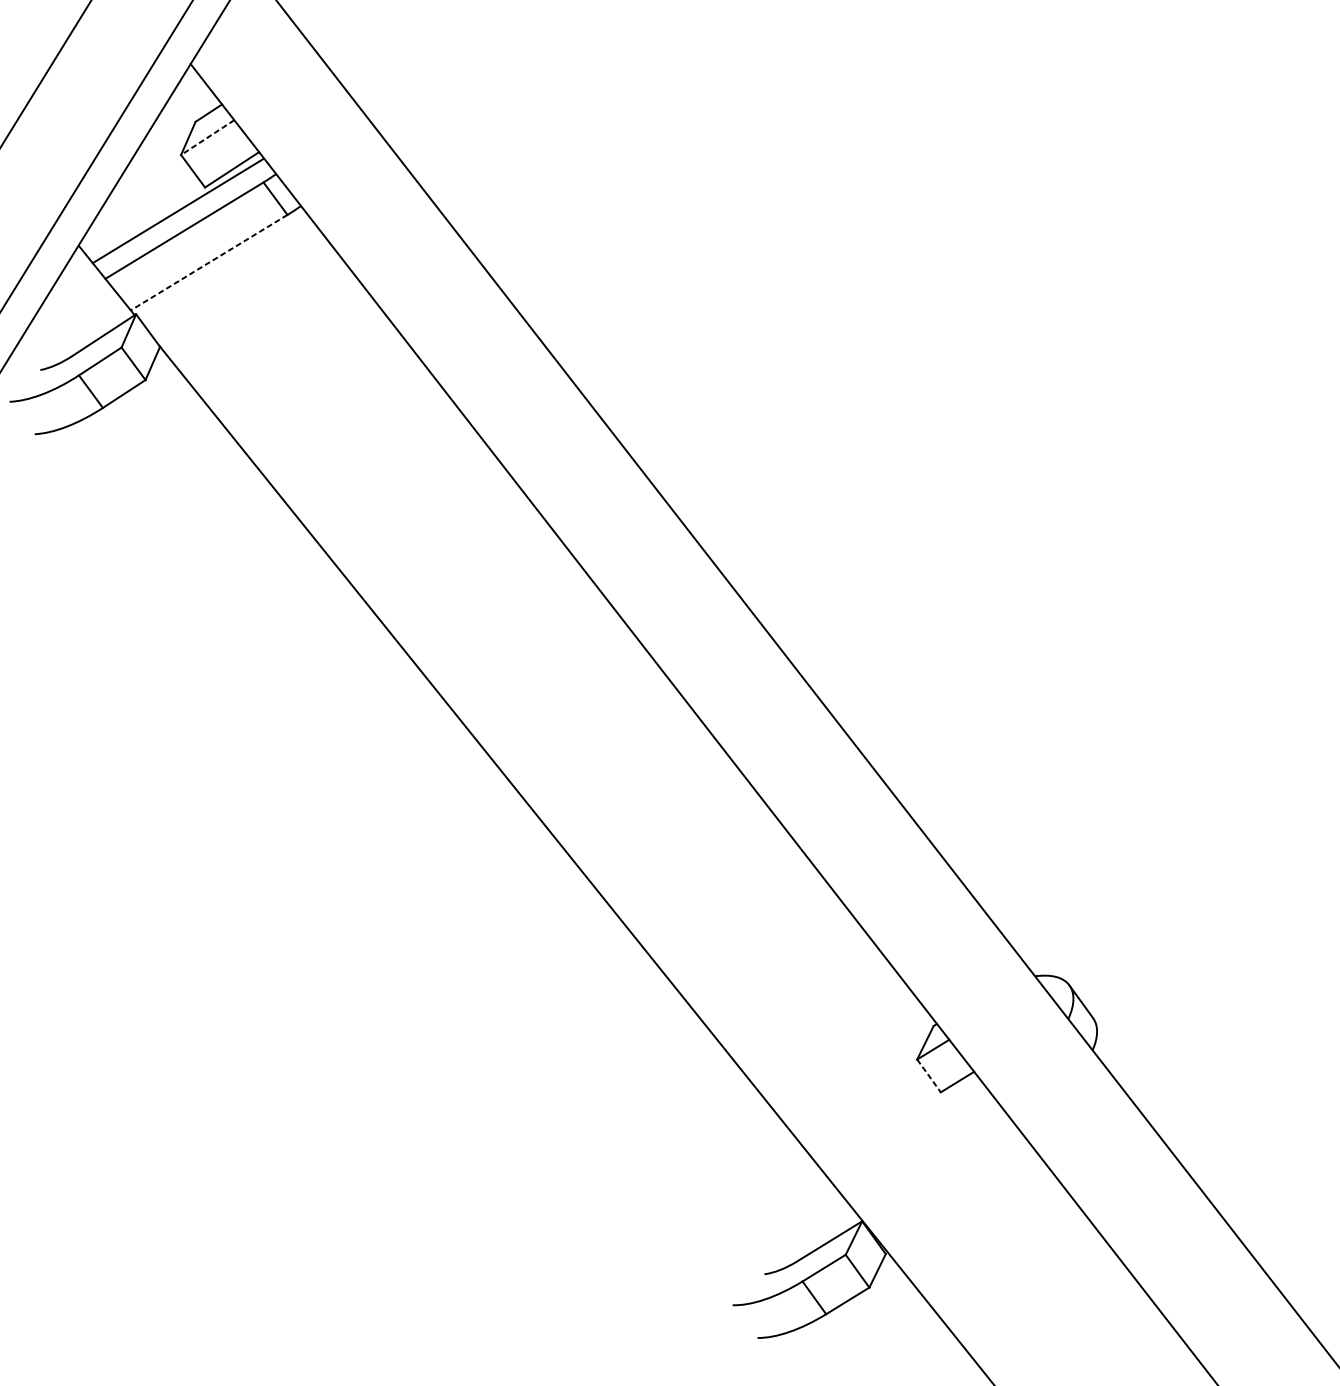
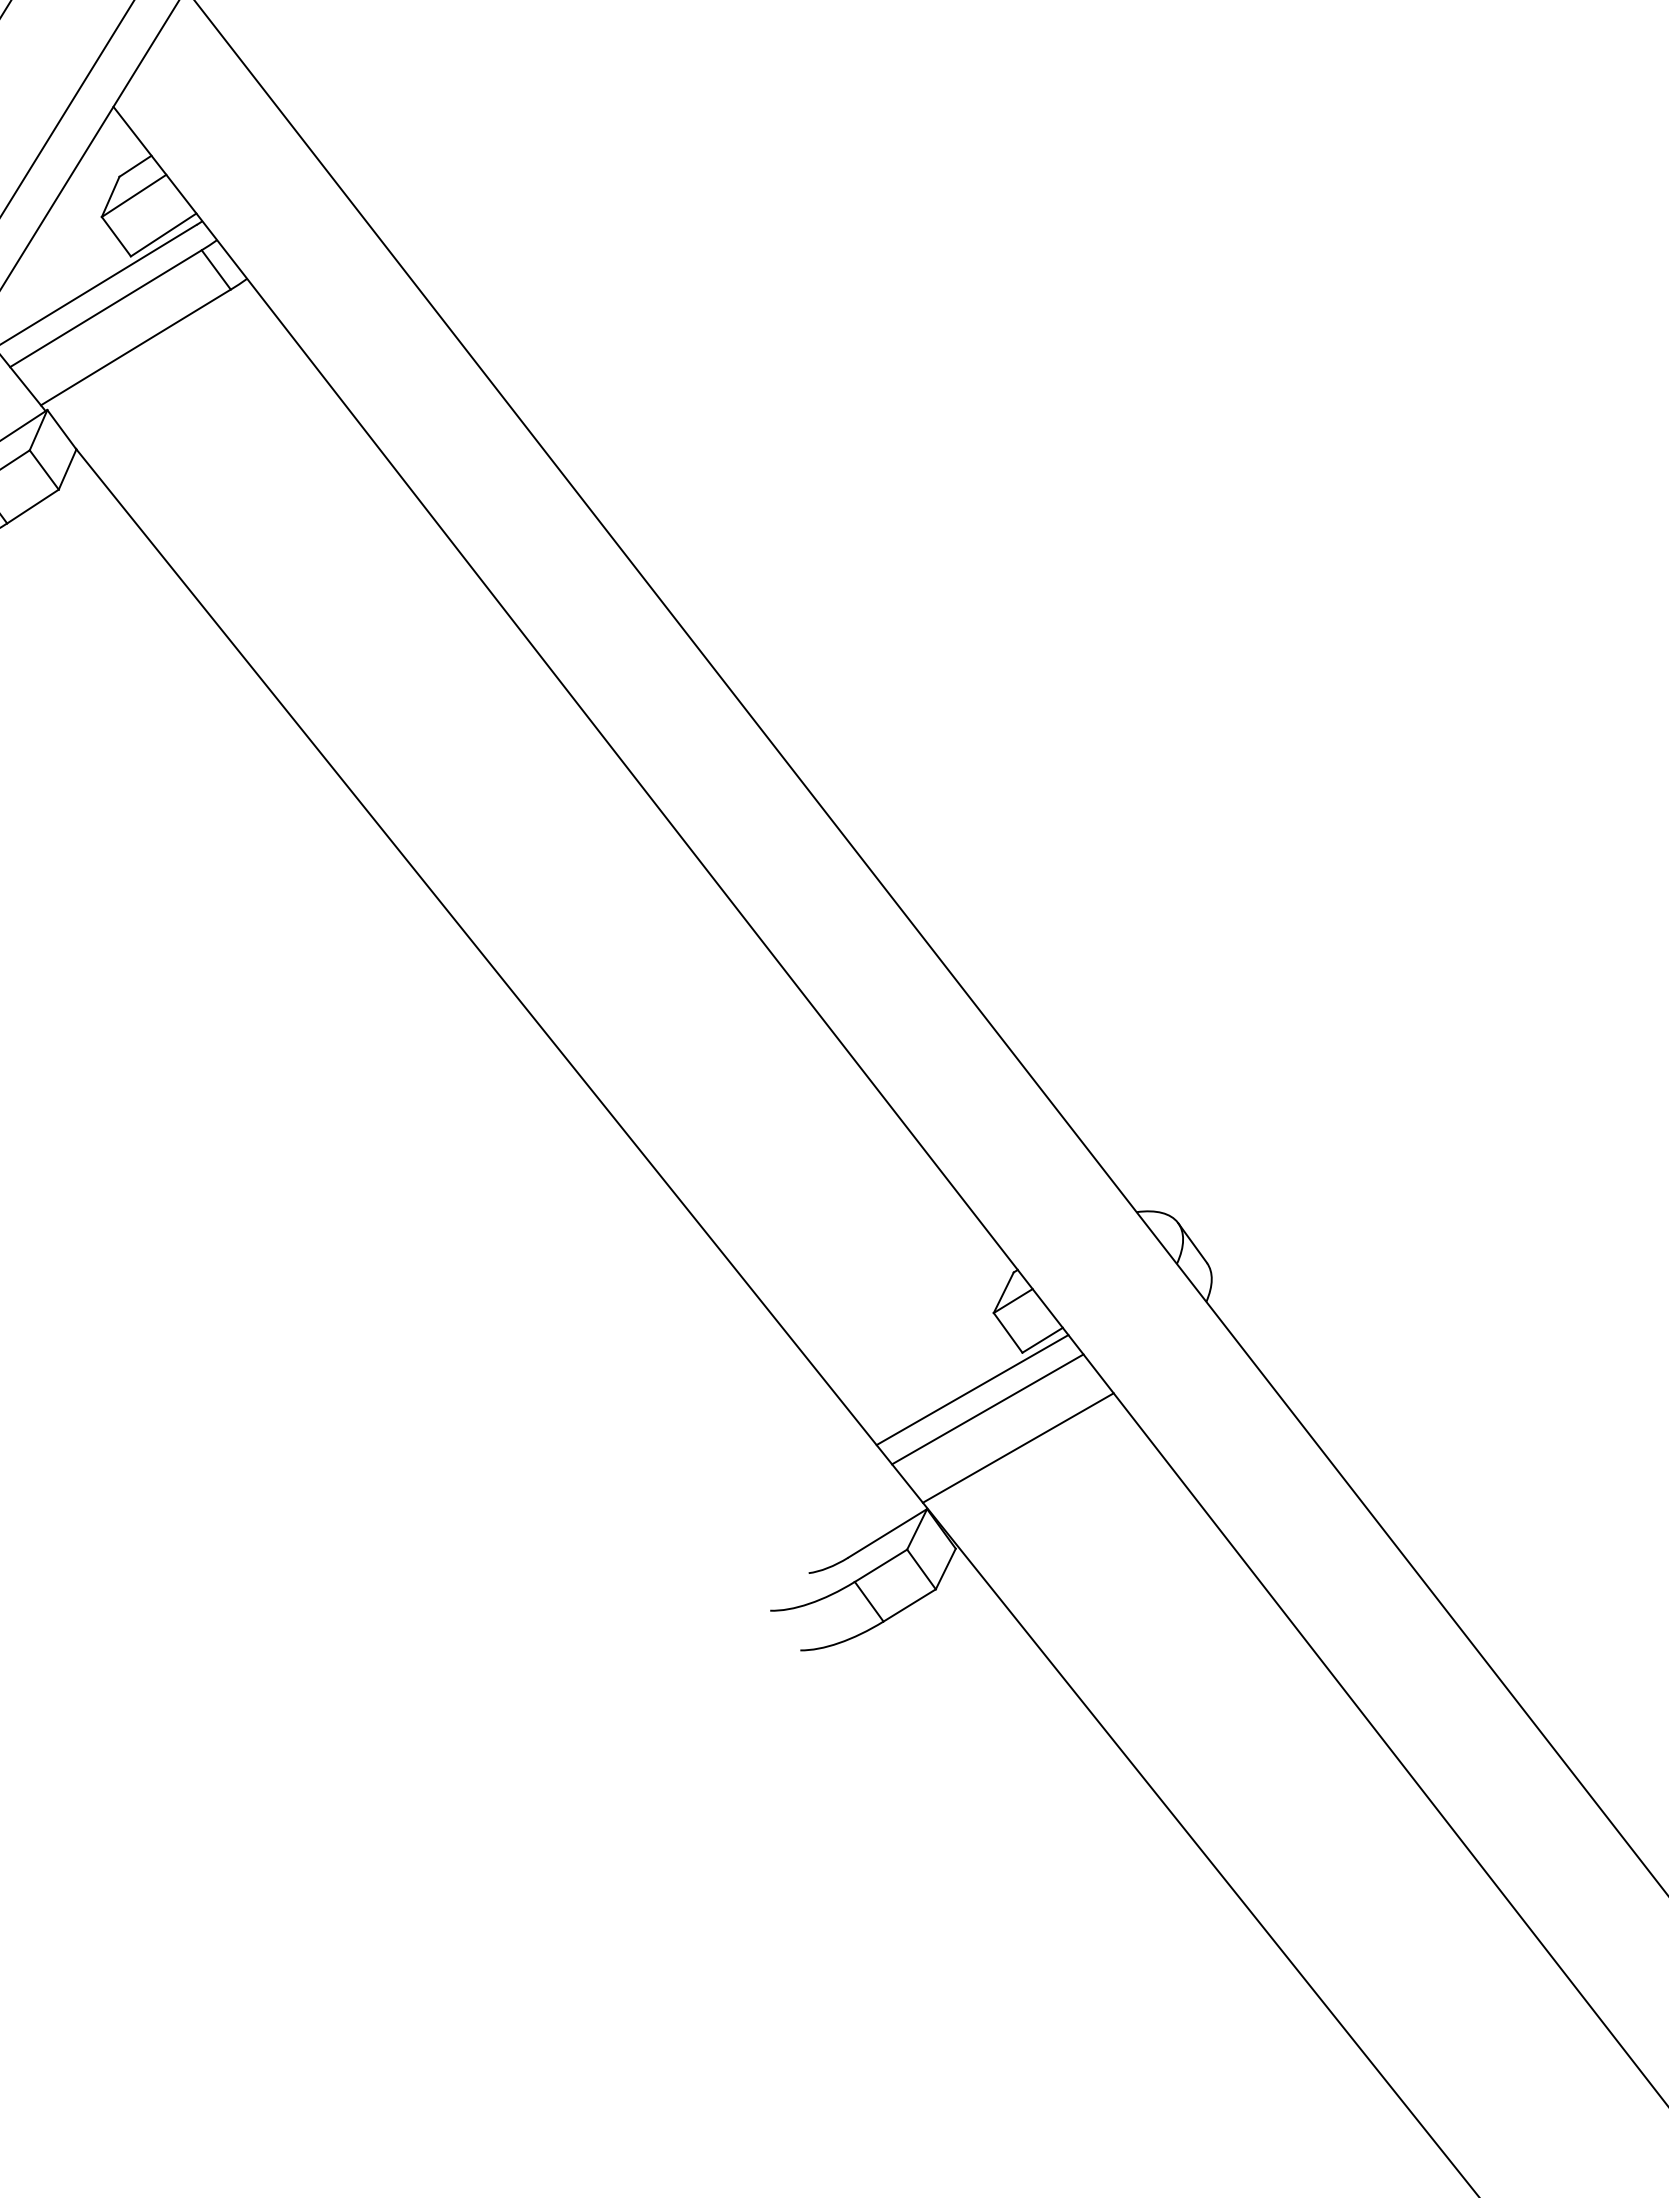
line: (208, 137) -> (134, 195), dashed -> solid
line: (208, 262) -> (135, 347), dashed -> solid
line: (929, 1076) -> (1008, 1333), dashed -> solid
line: (899, 1123) -> (972, 1390), added
line: (912, 1139) -> (987, 1409), added
line: (936, 1170) -> (1017, 1447), added

